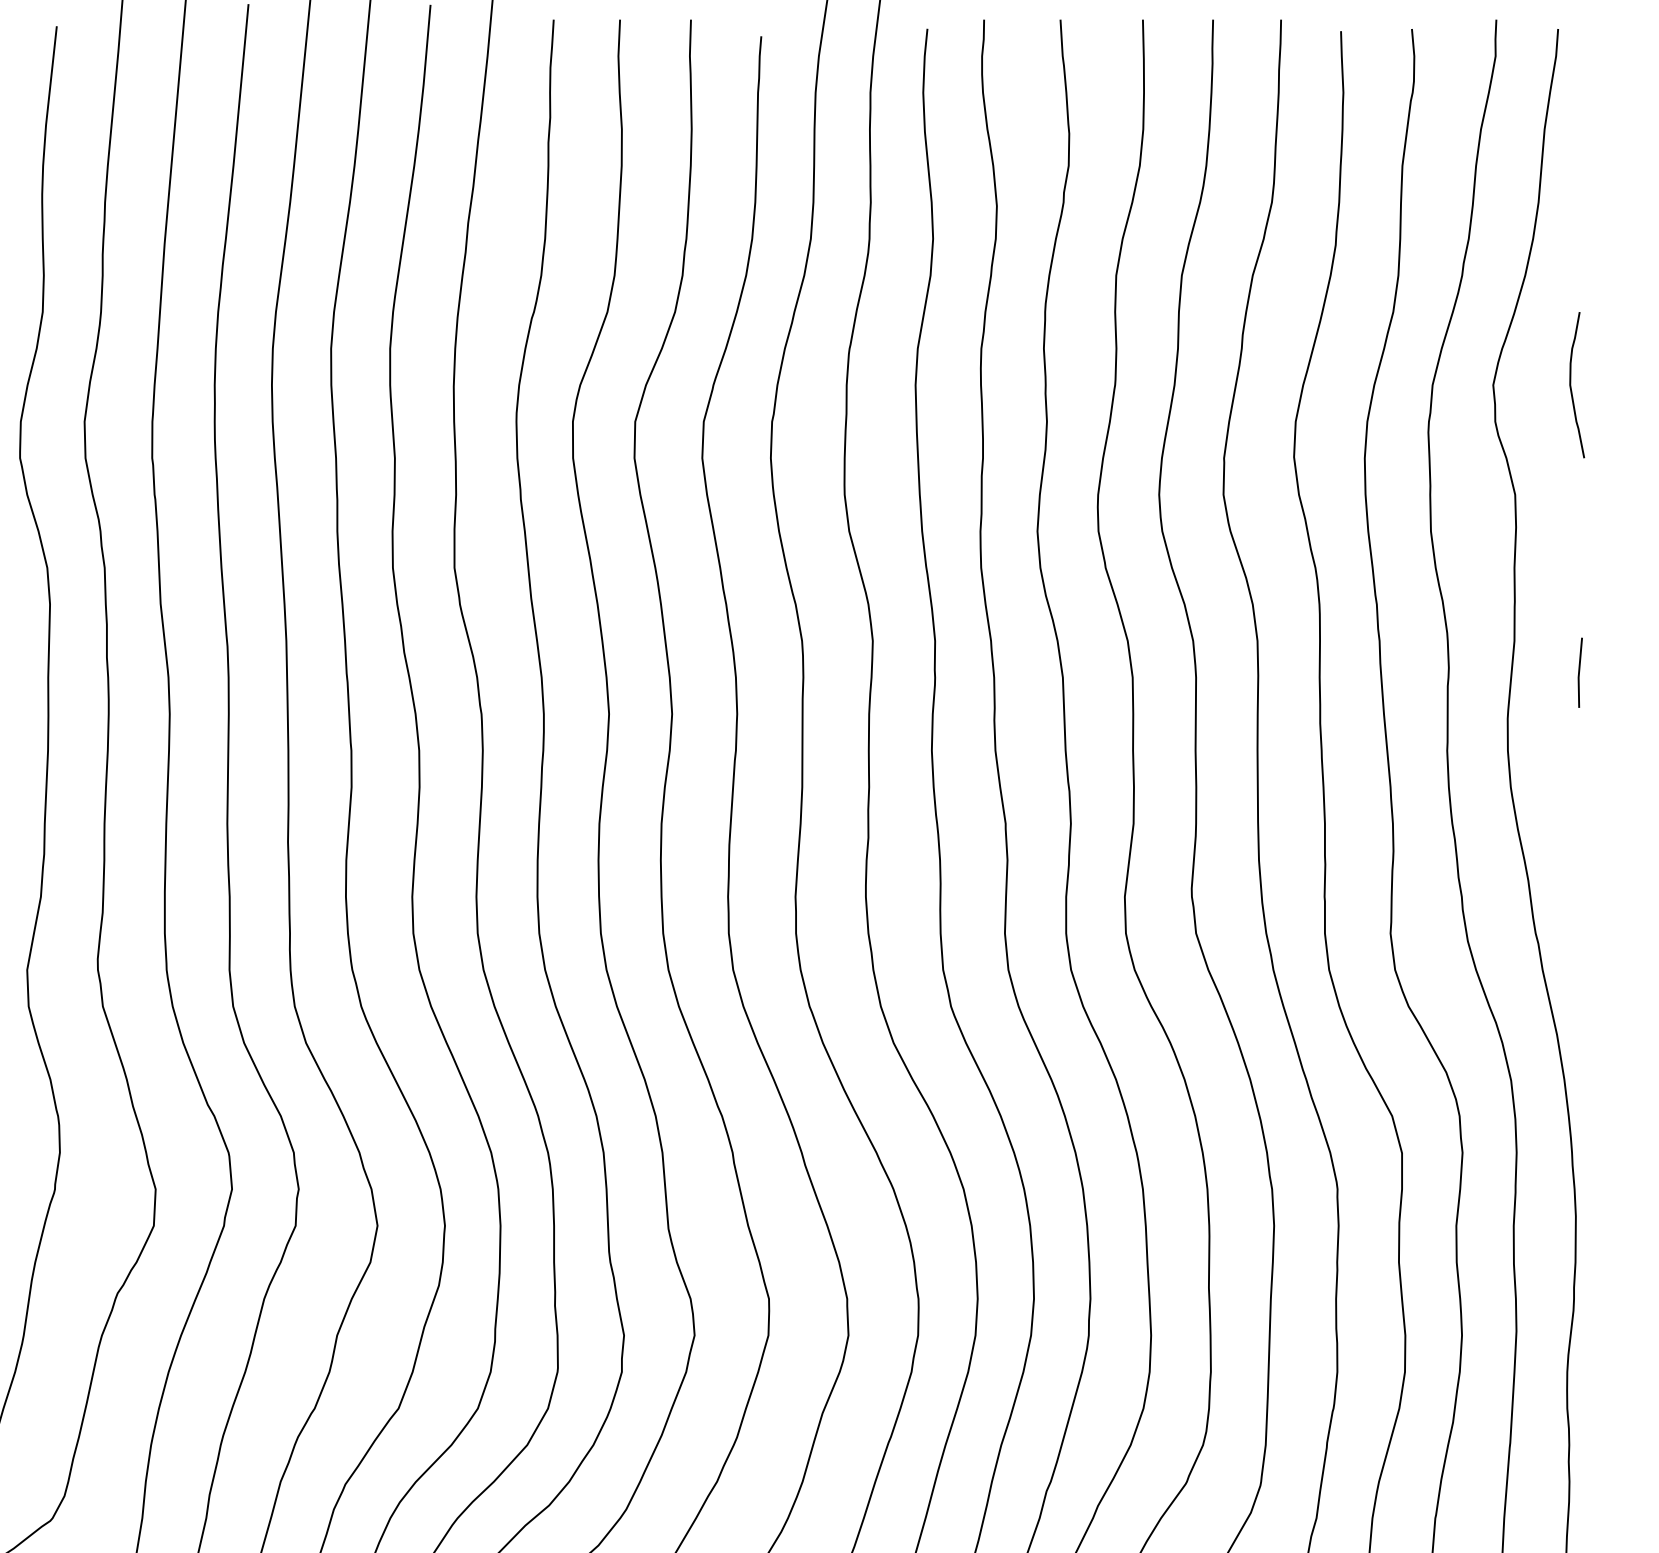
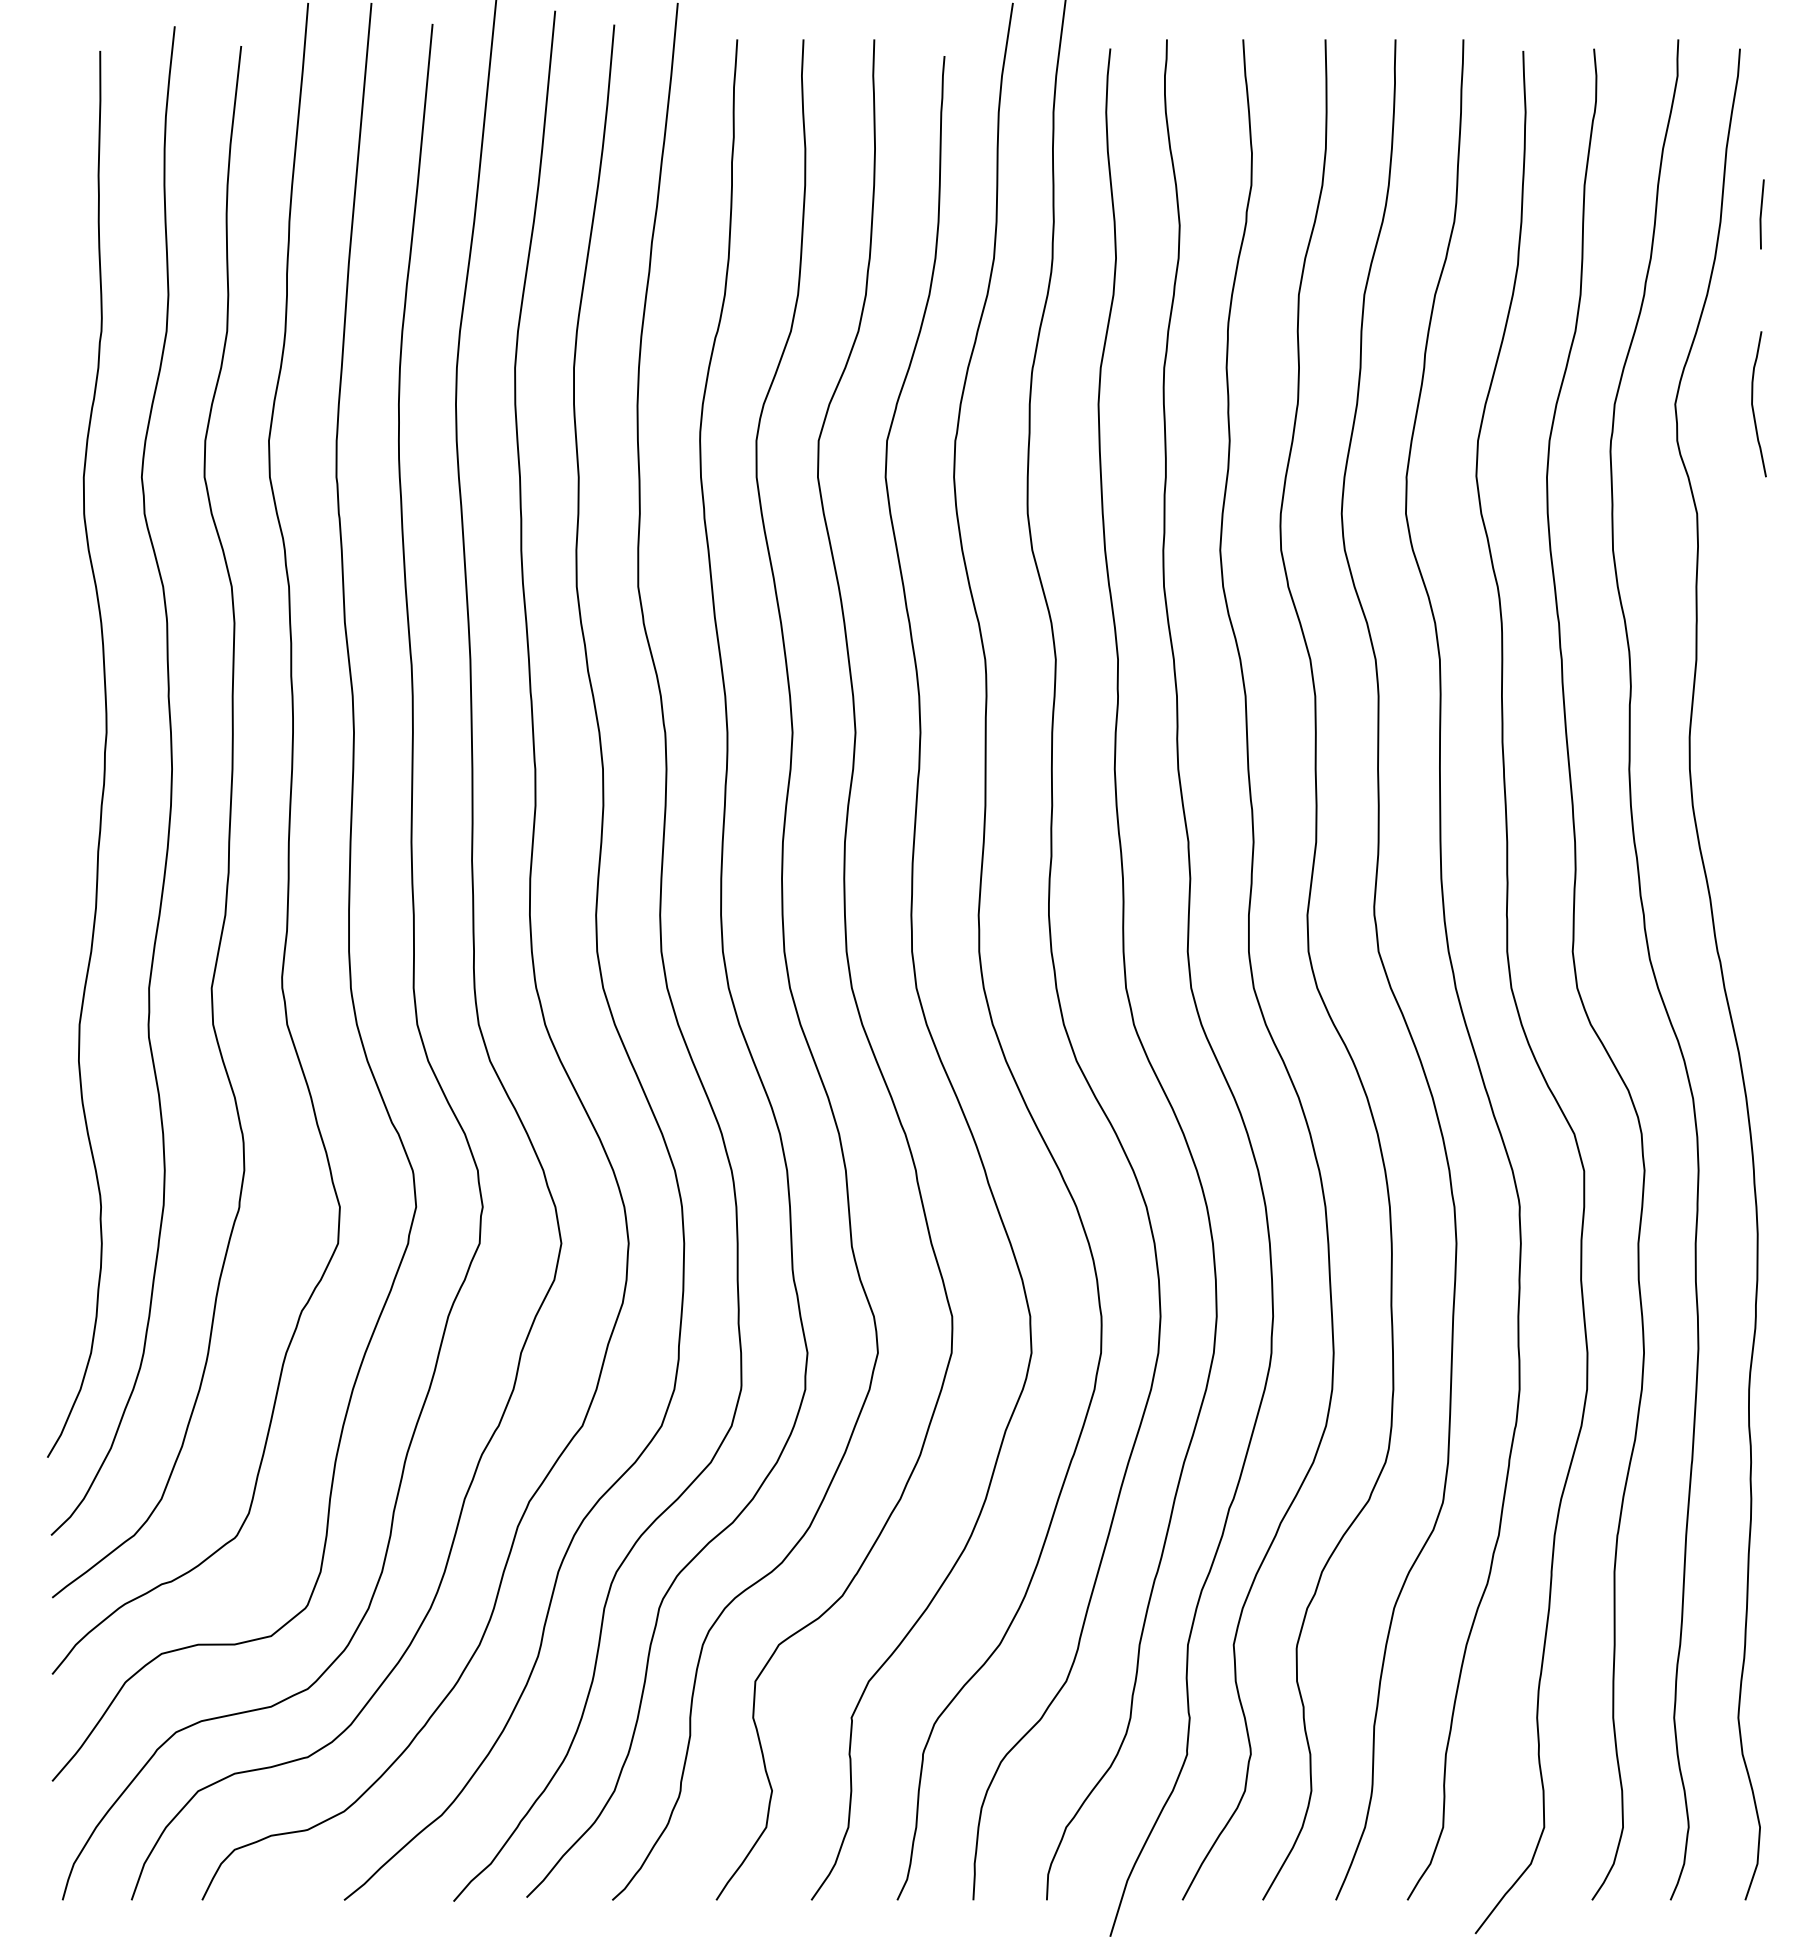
line: (1579, 672) -> (1761, 214), moved

